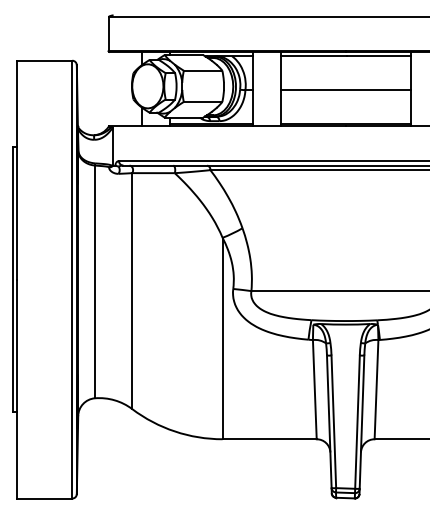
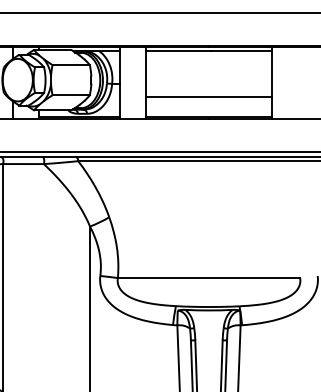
line: (345, 90) -> (208, 97), moved

